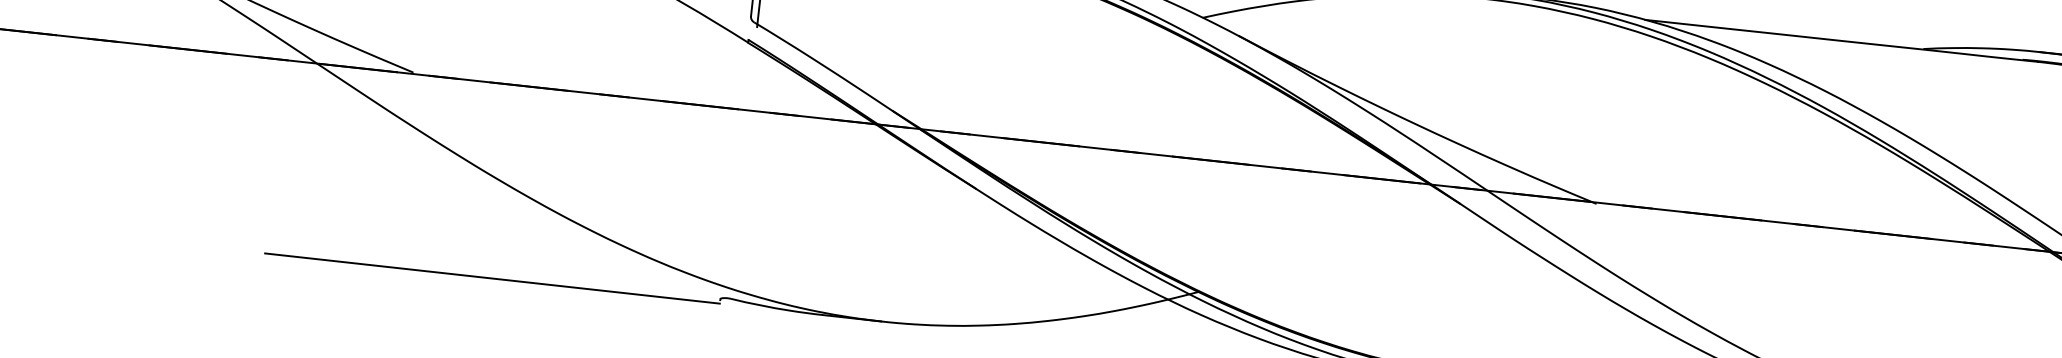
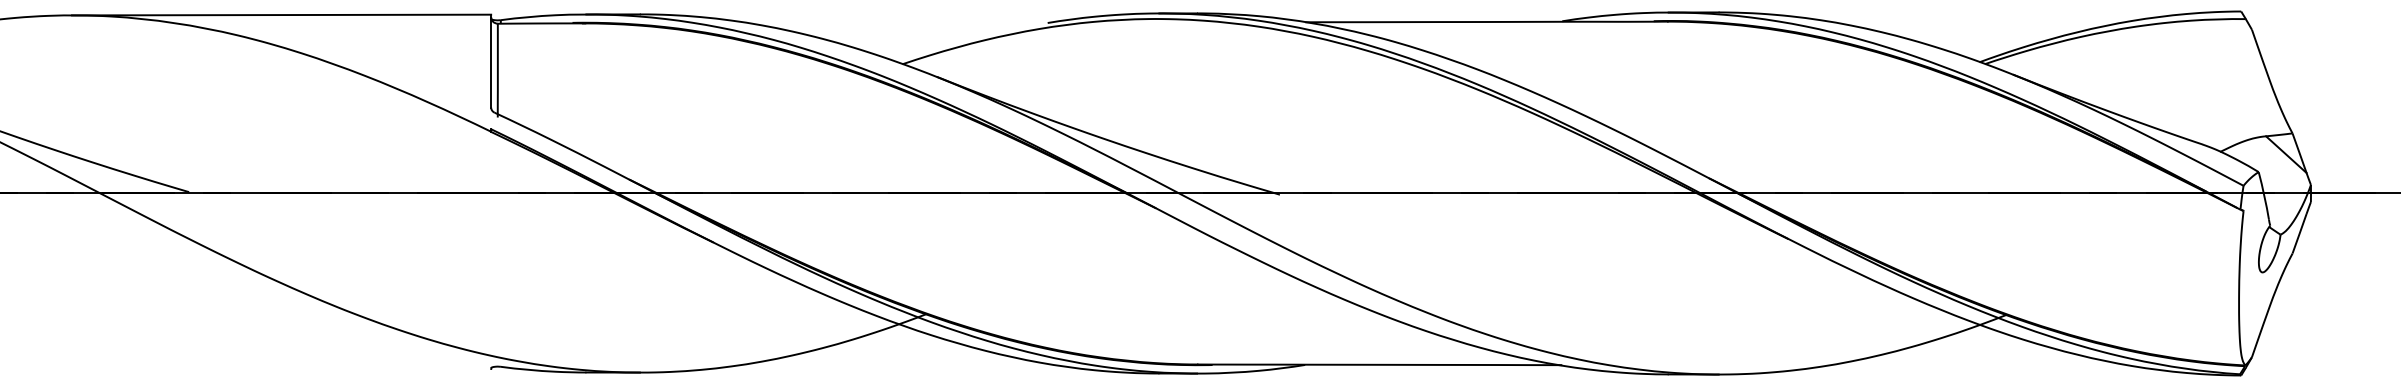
line: (492, 278) -> (281, 371), removed

